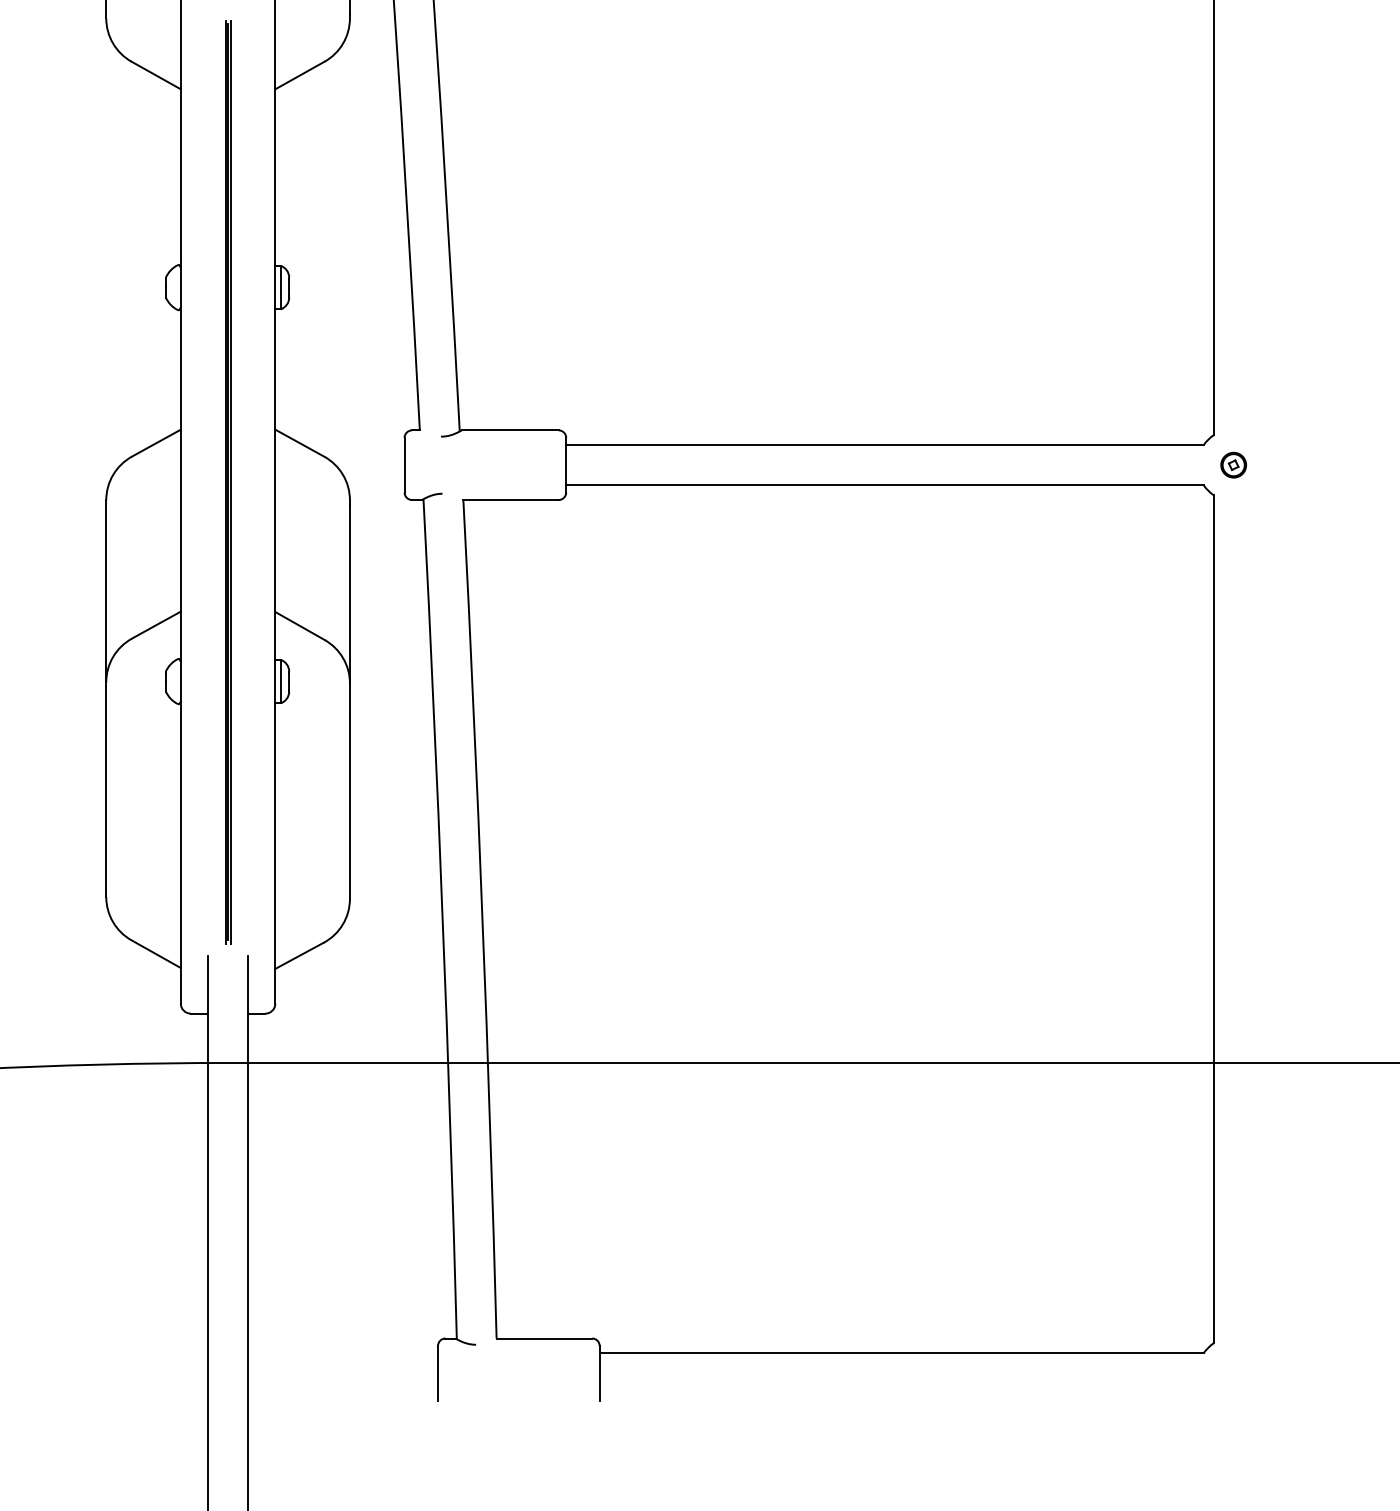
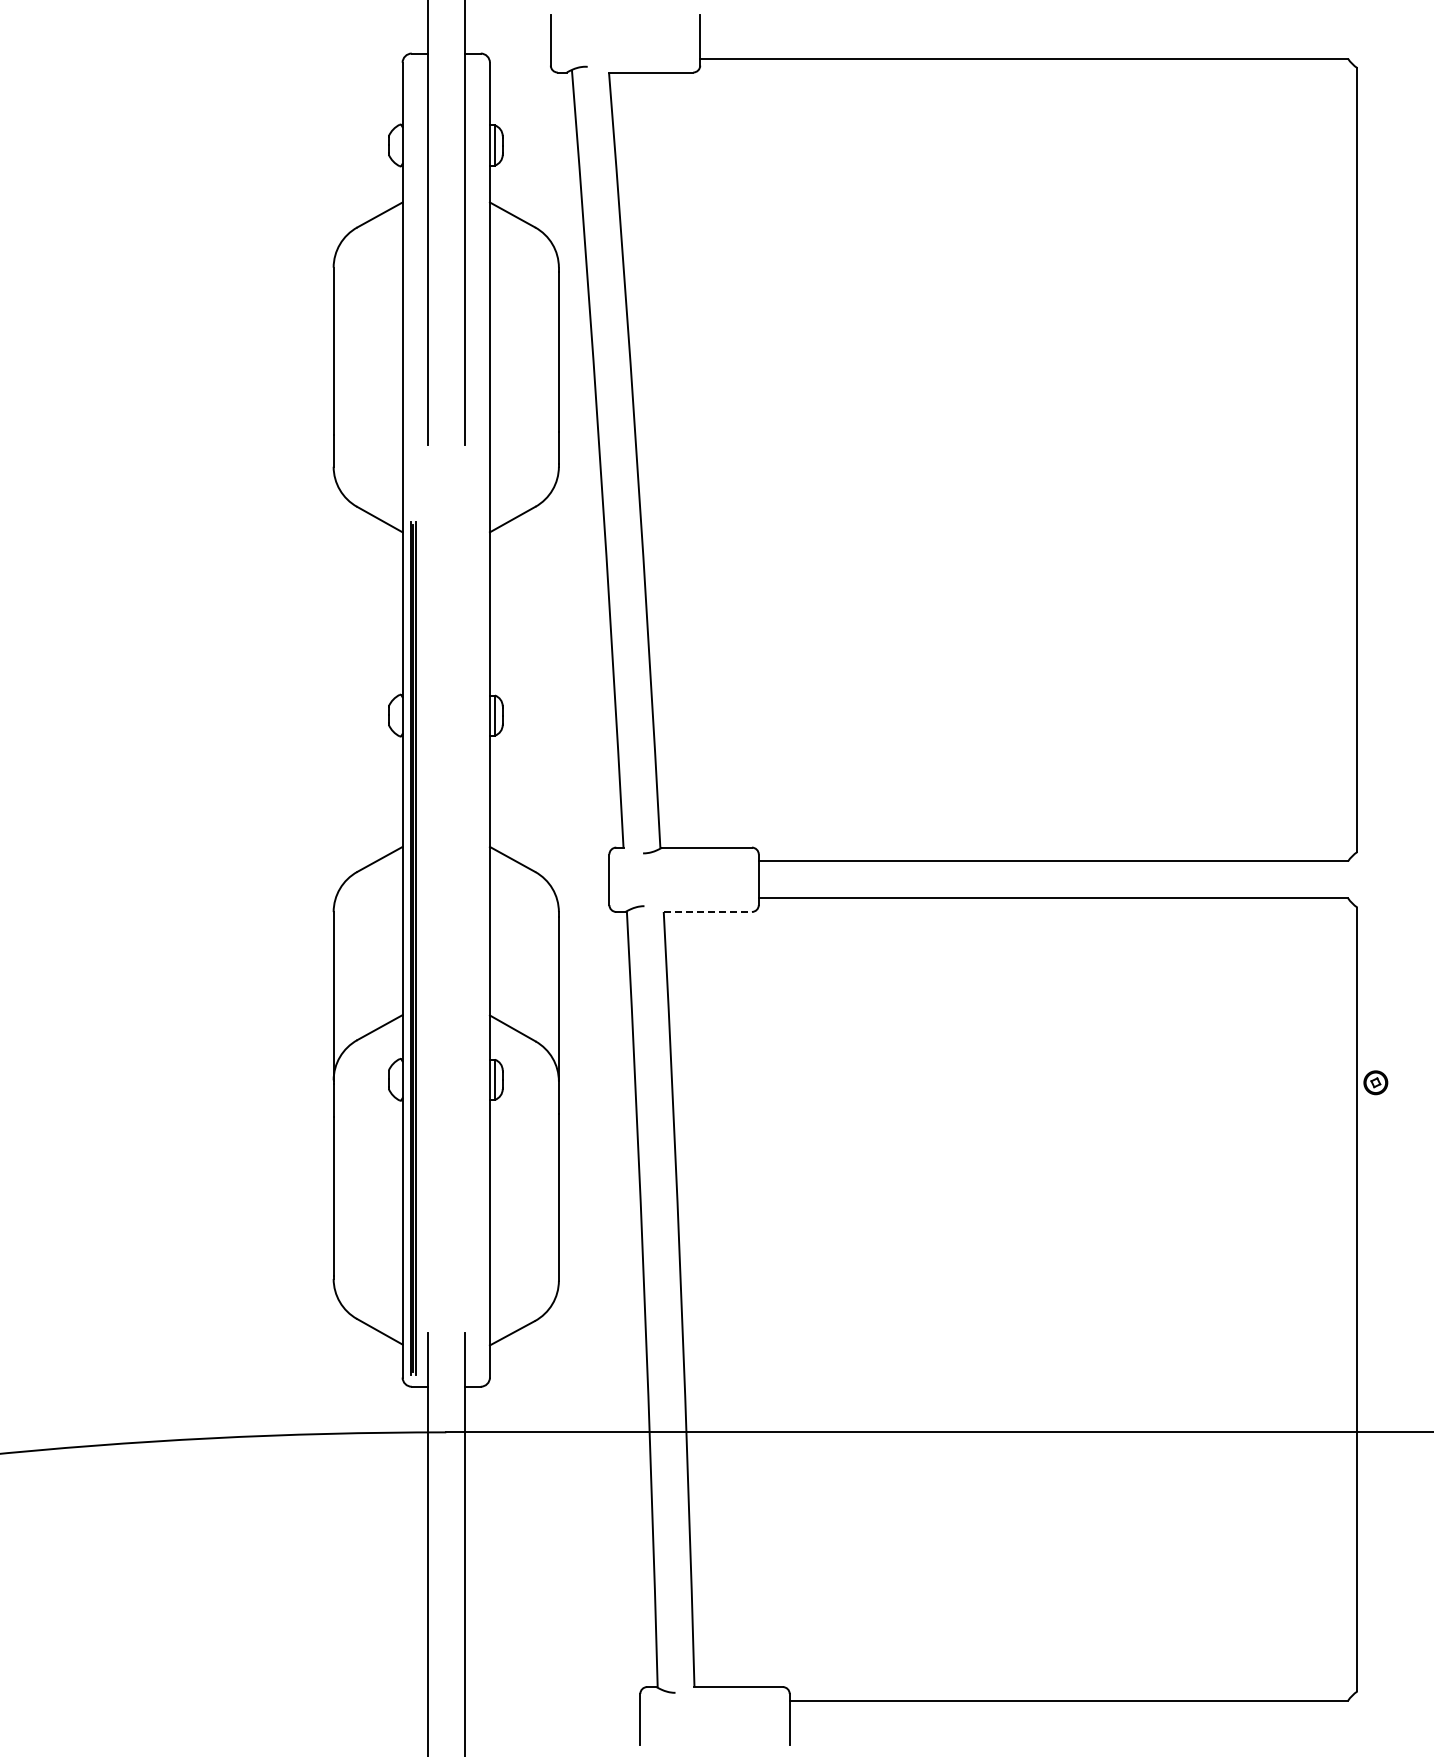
part: (1233, 464) -> (1375, 1082), moved
part: (228, 482) -> (413, 948), moved
line: (511, 499) -> (708, 911), solid -> dashed

